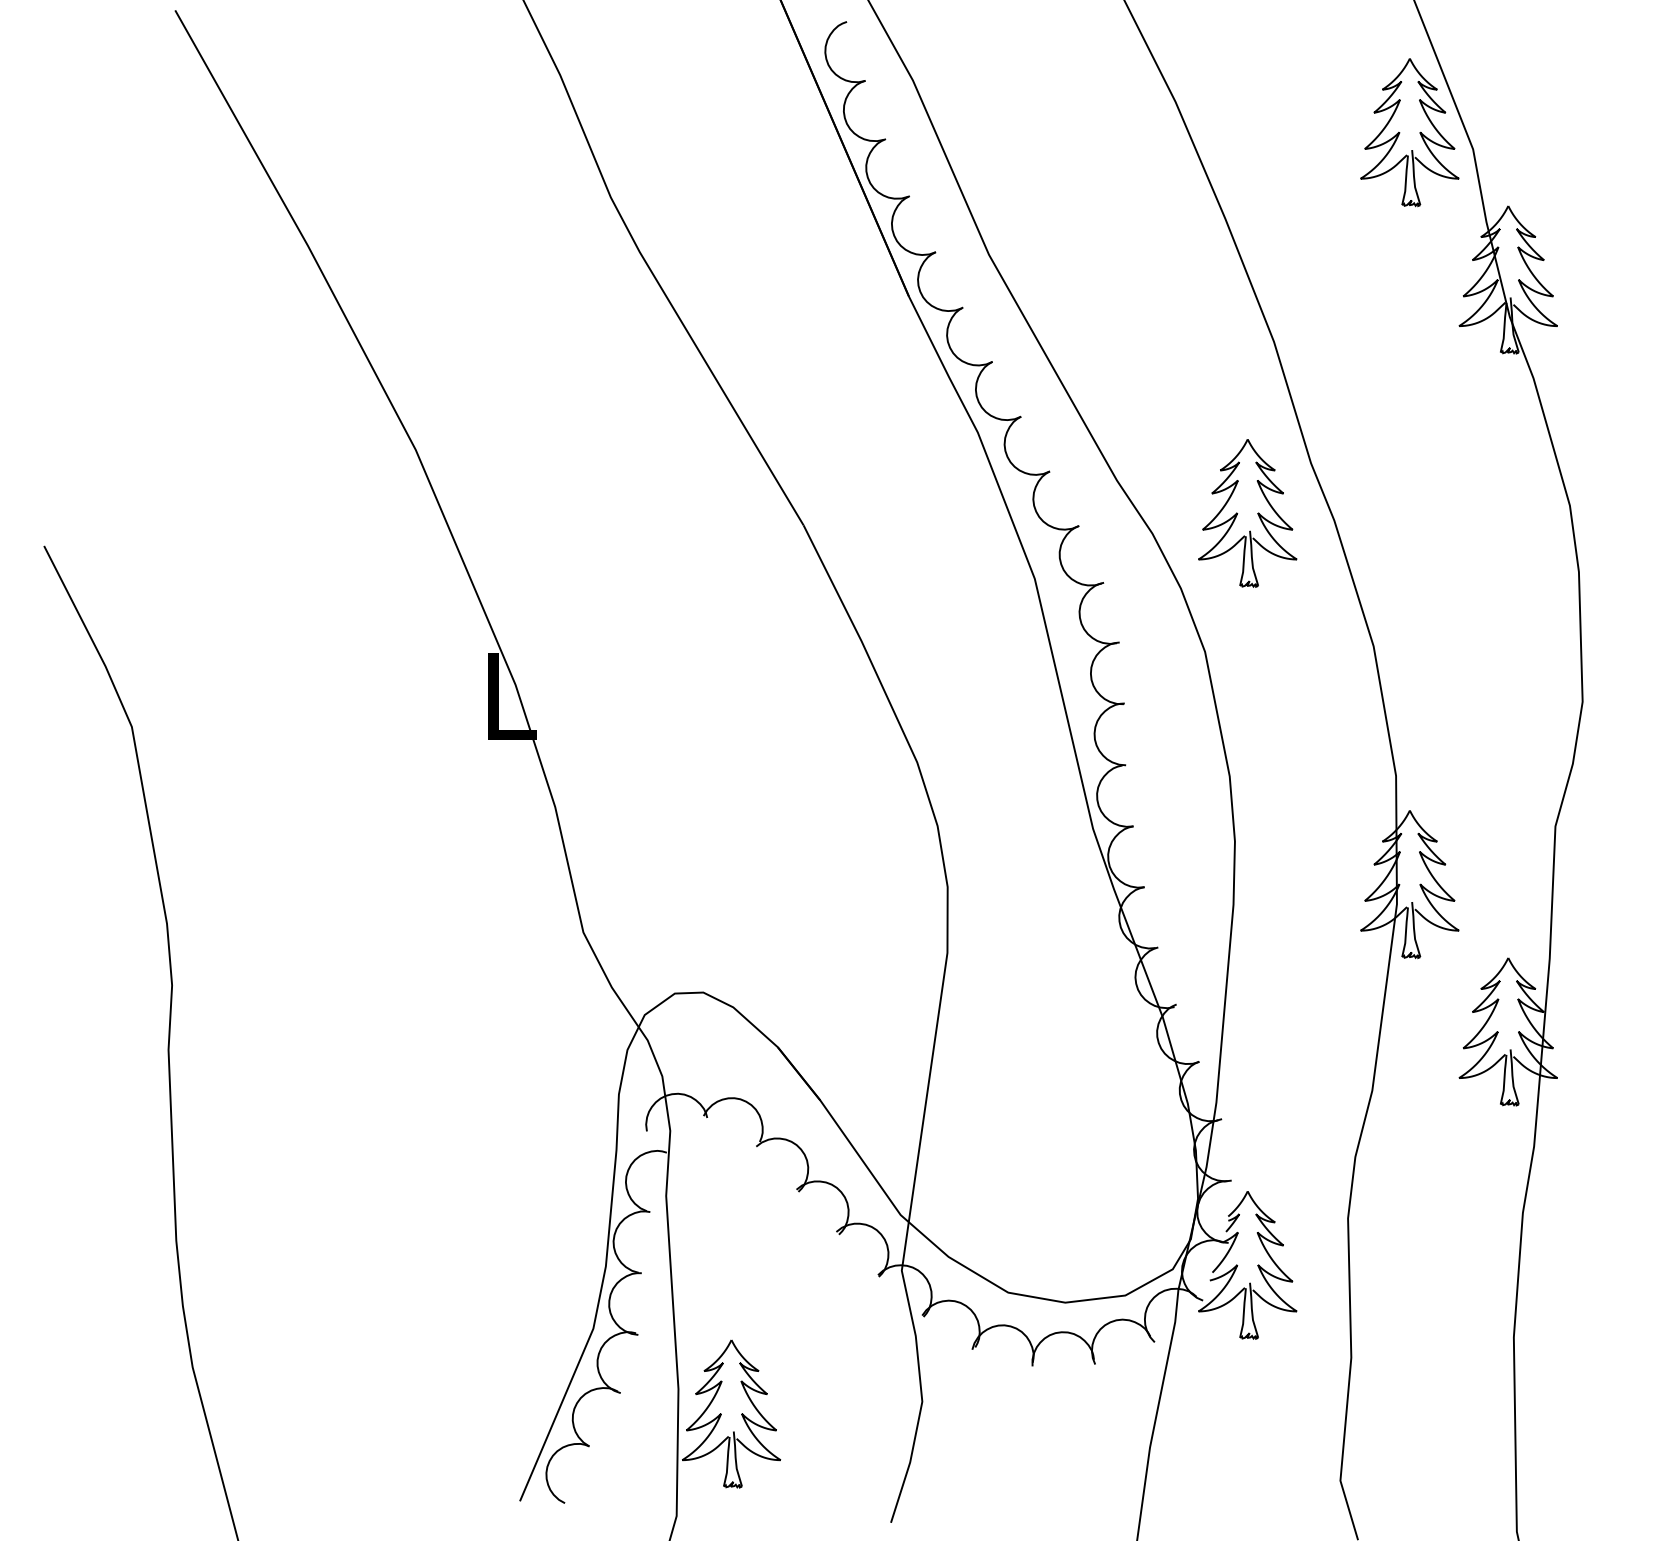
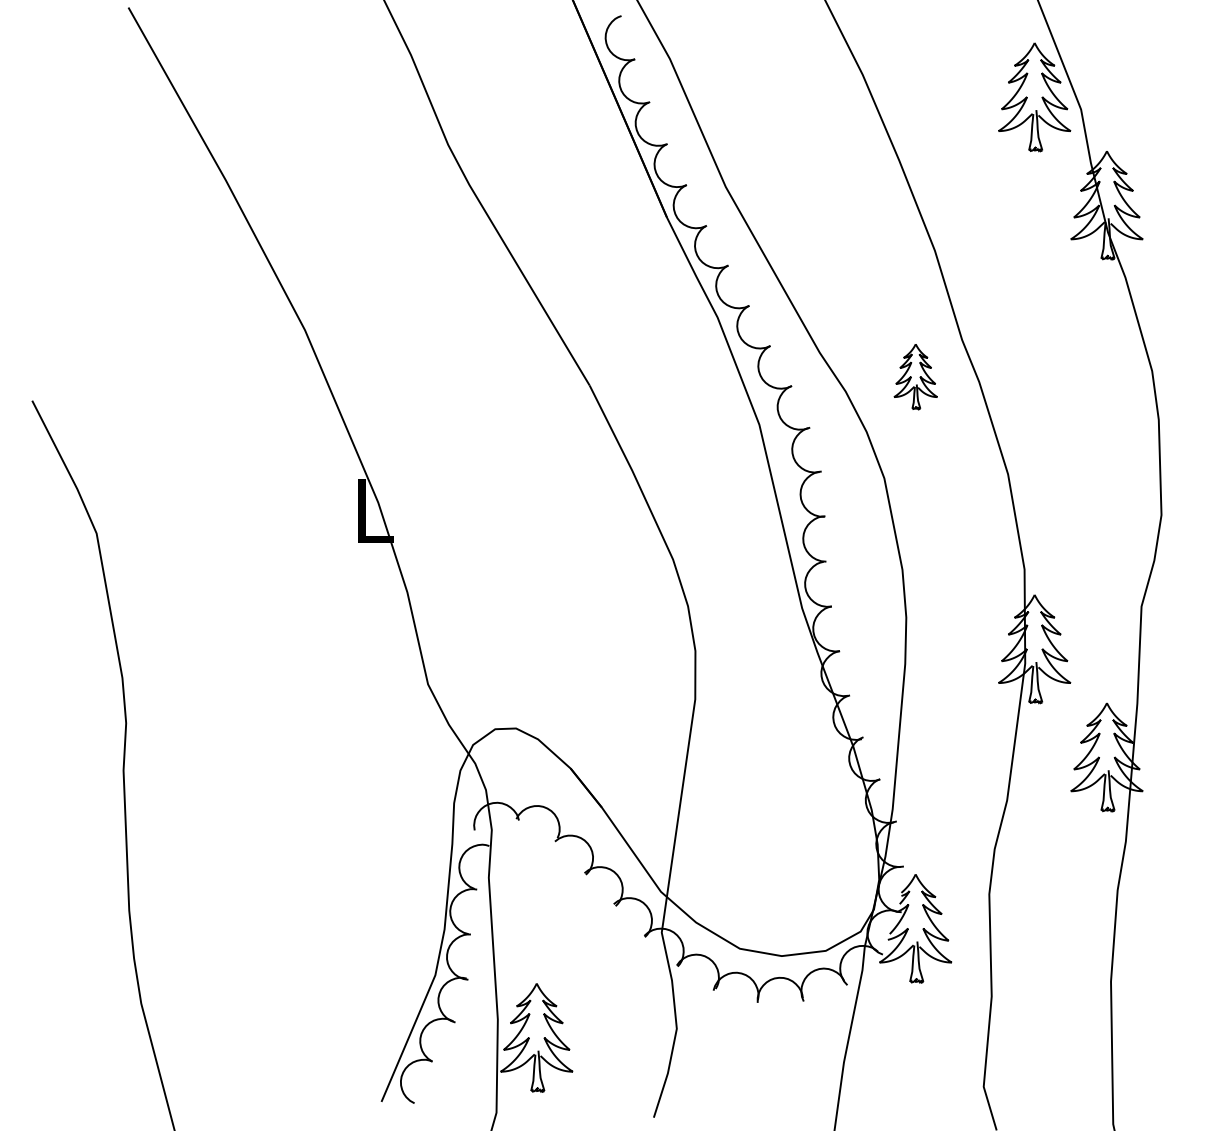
part: (1247, 513) -> (915, 376), size x0.6

